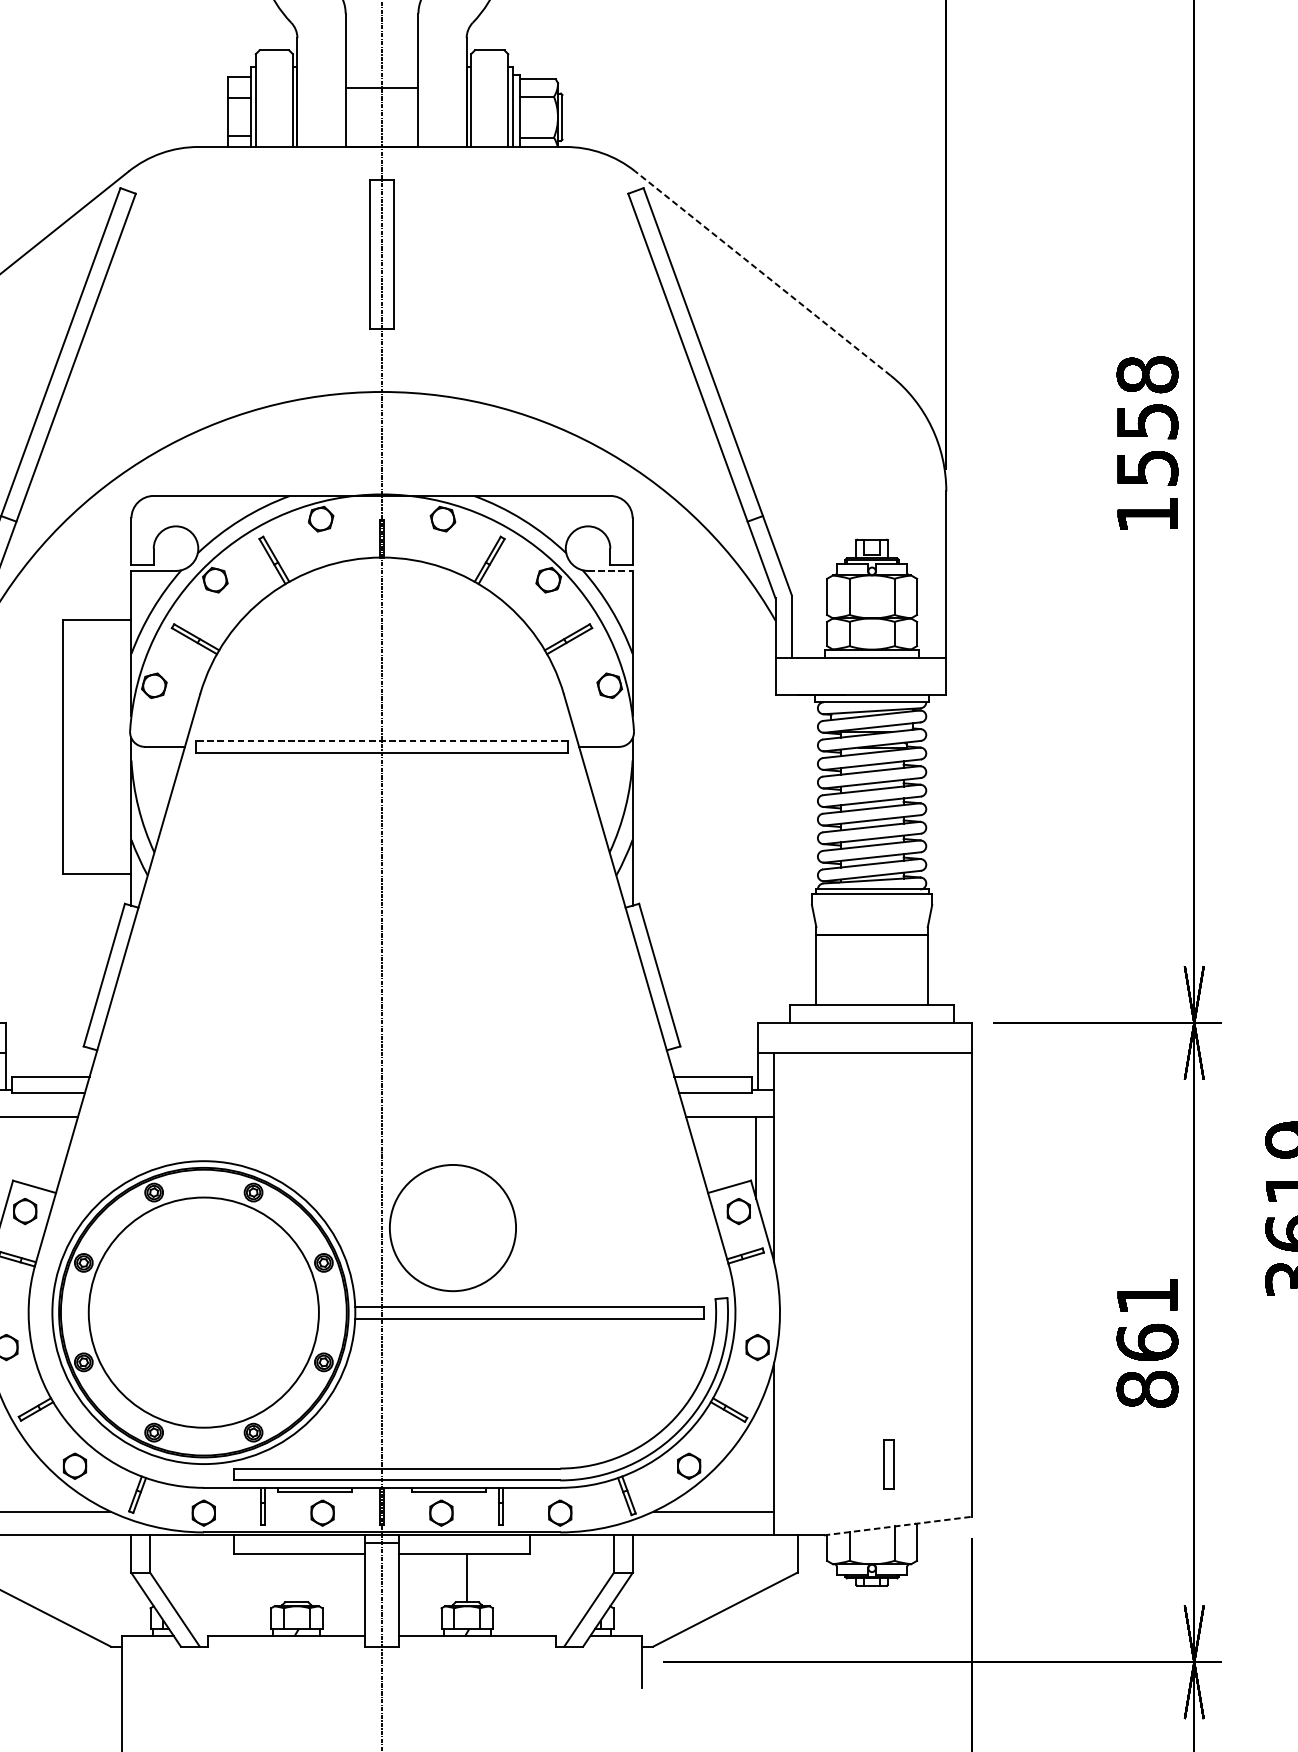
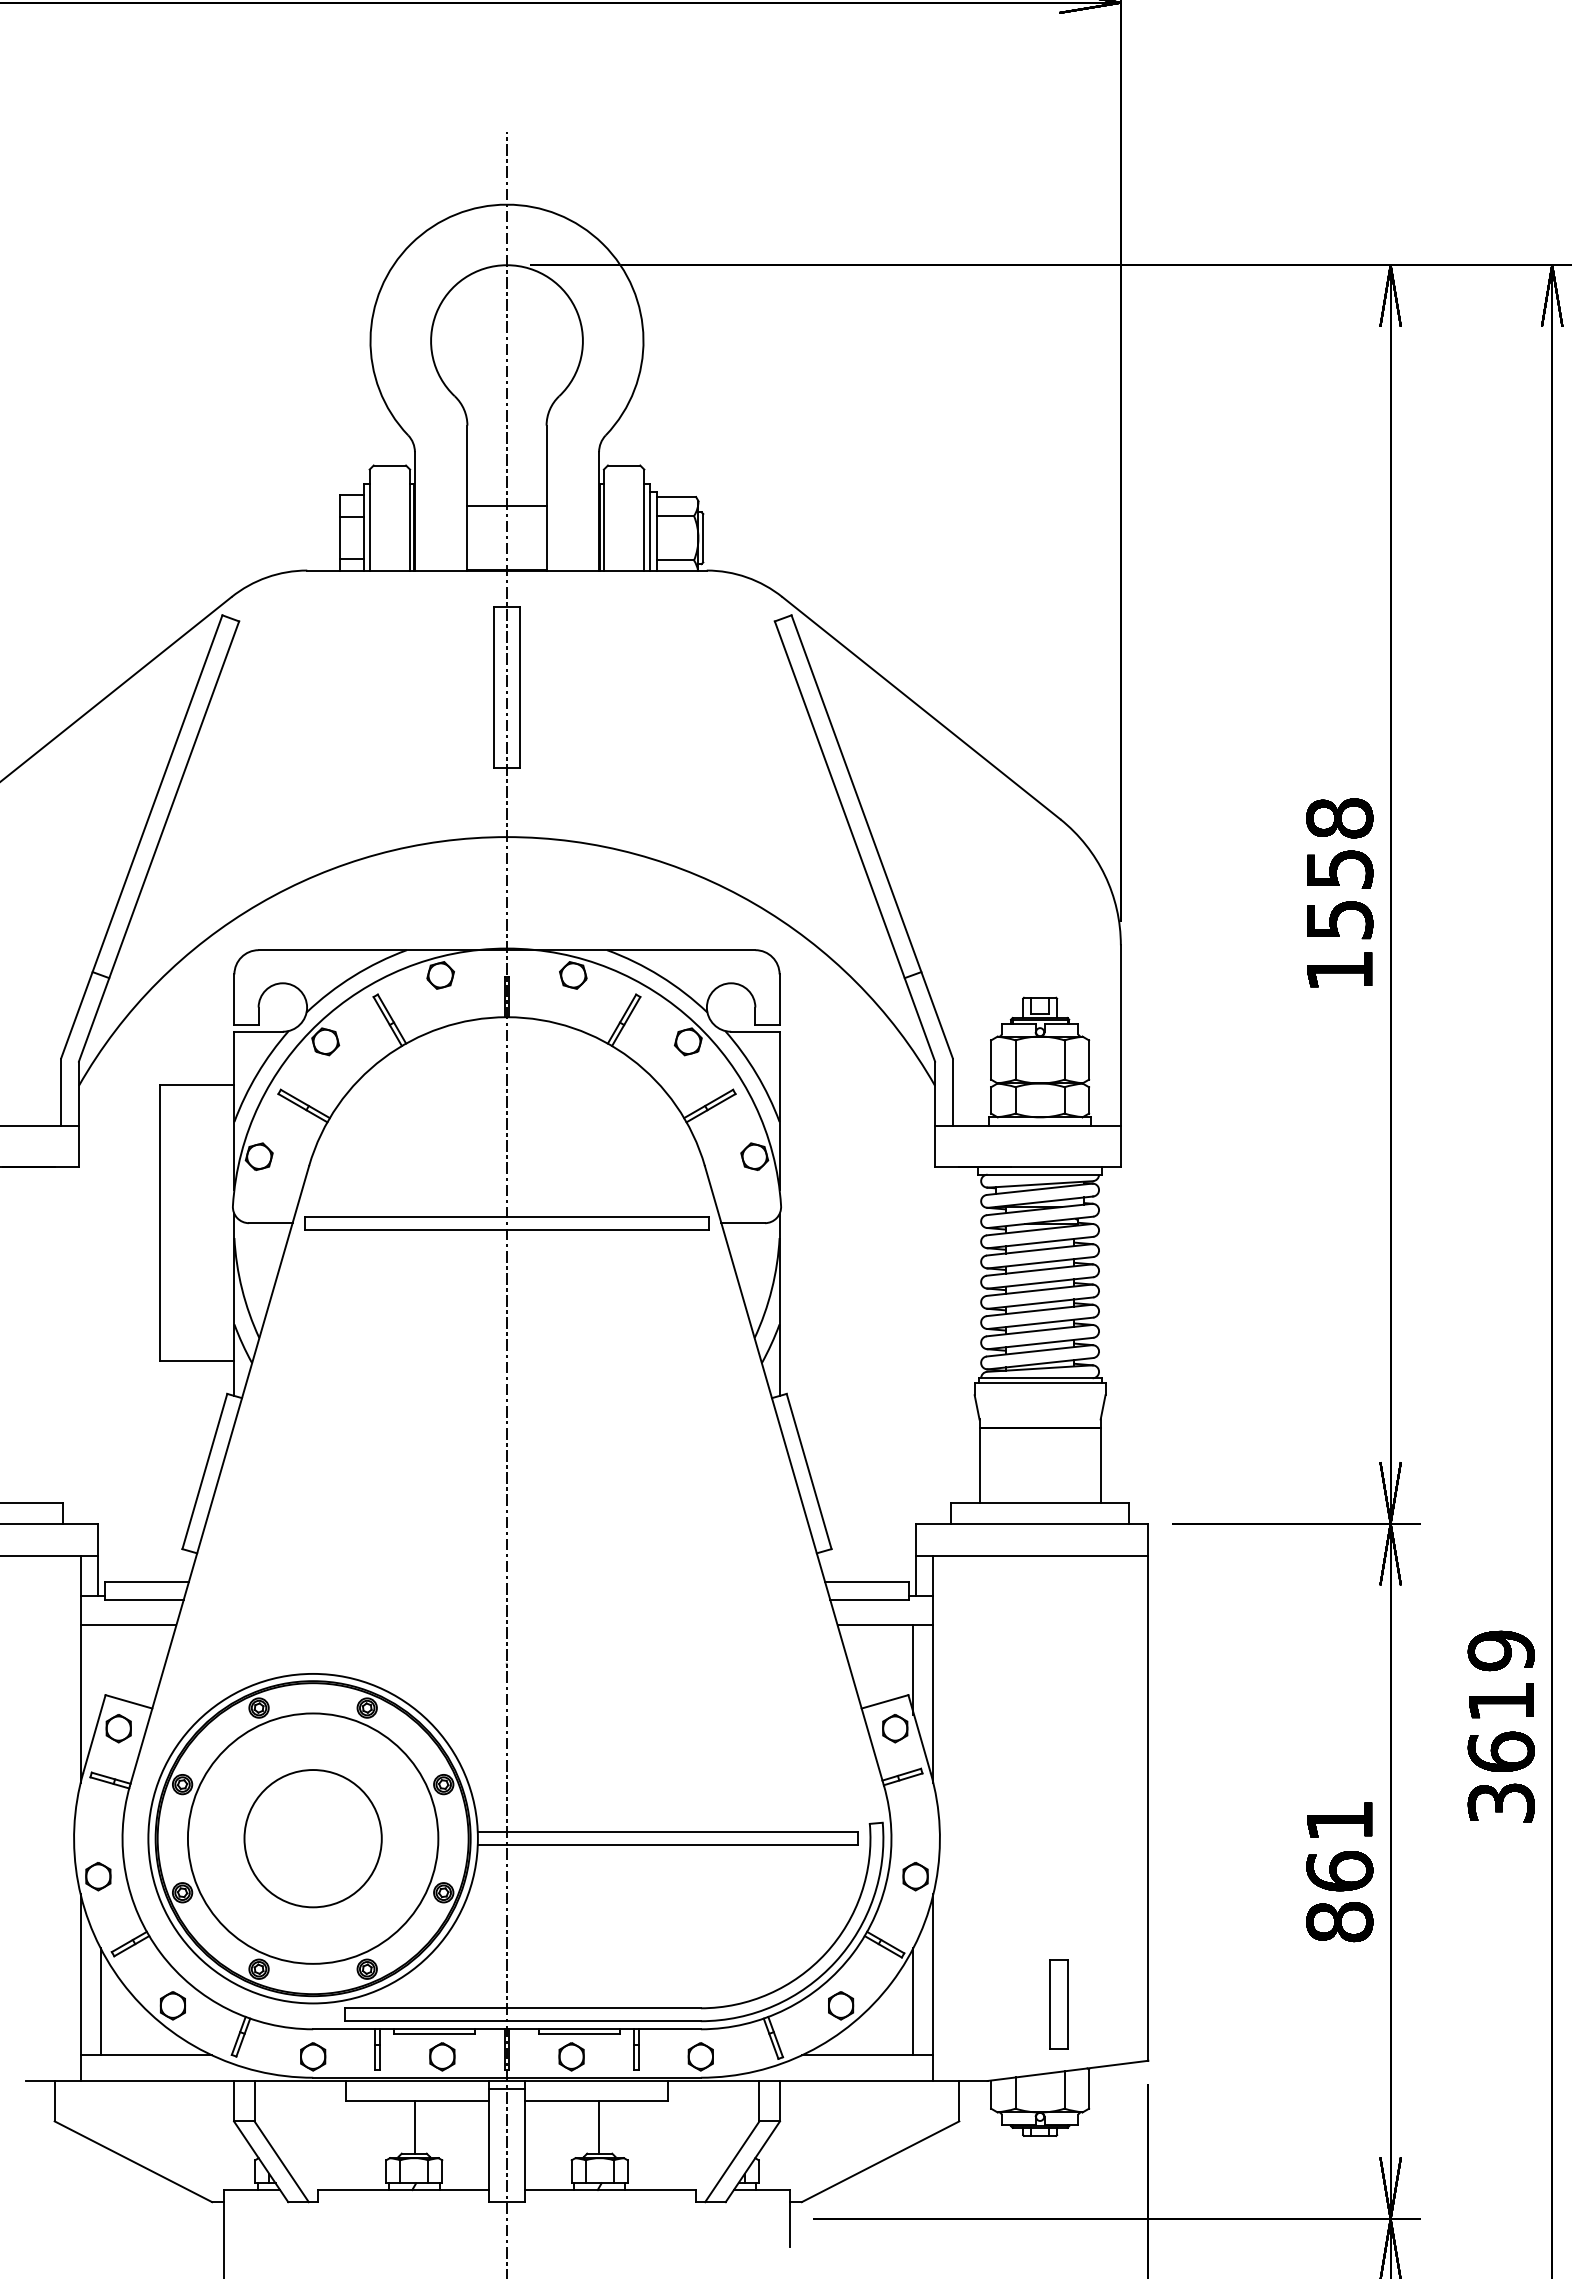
line: (763, 273) -> (921, 708), dashed -> solid
line: (610, 570) -> (755, 1031), dashed -> solid
line: (382, 740) -> (507, 1216), dashed -> solid
circle: (452, 1227) -> (312, 1838), moved
line: (8, 1462) -> (100, 2001), added
line: (755, 1462) -> (913, 2001), added
part: (888, 1465) -> (1058, 2004), size x1.67
line: (897, 1525) -> (1067, 2070), dashed -> solid
line: (297, 1578) -> (415, 2127), added

